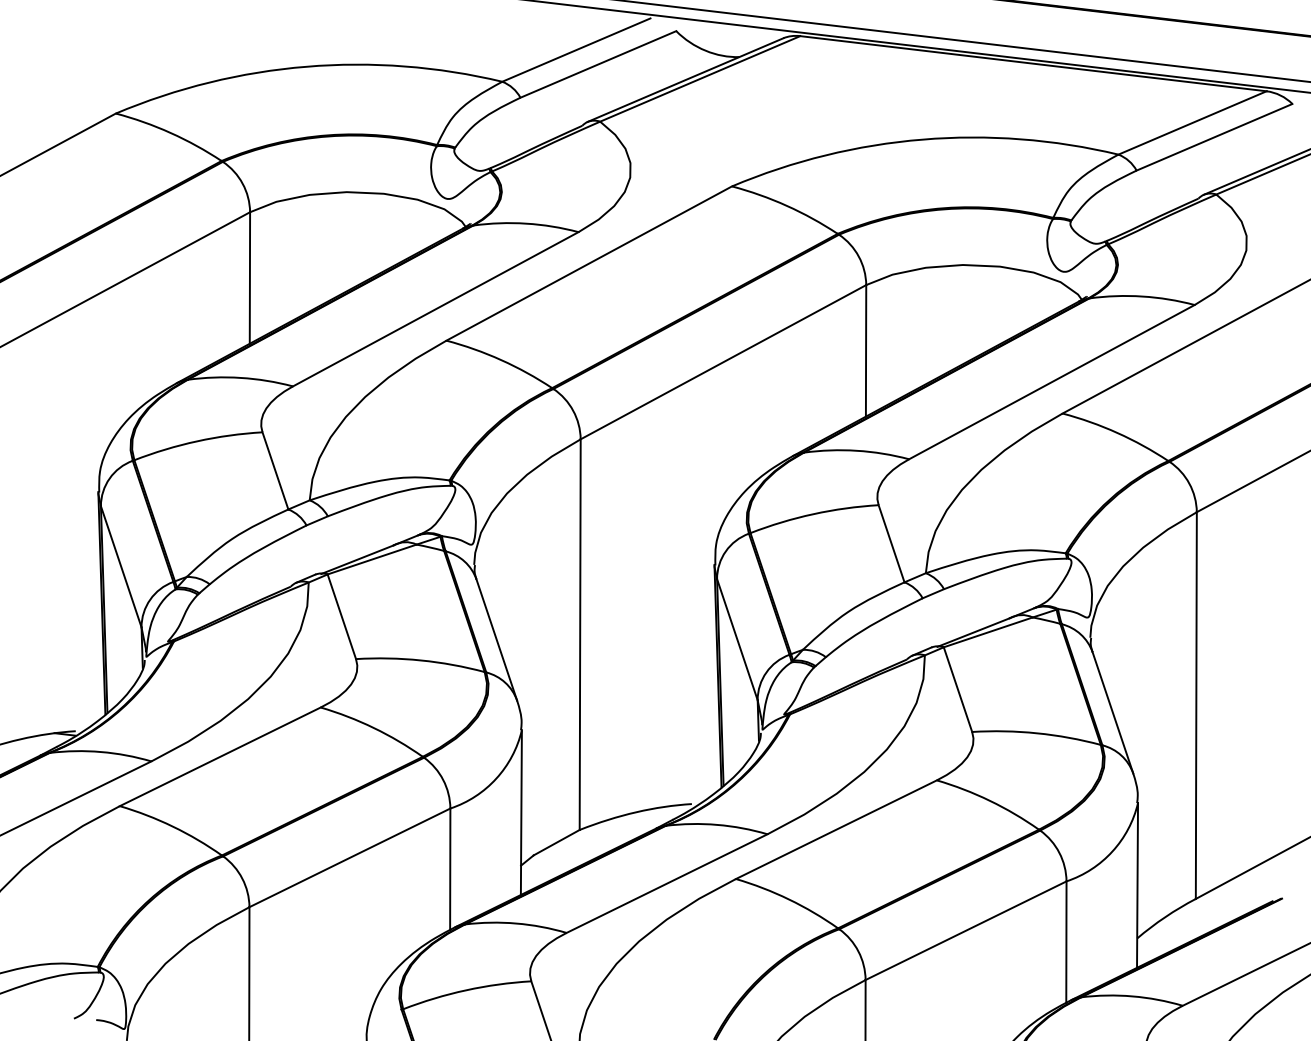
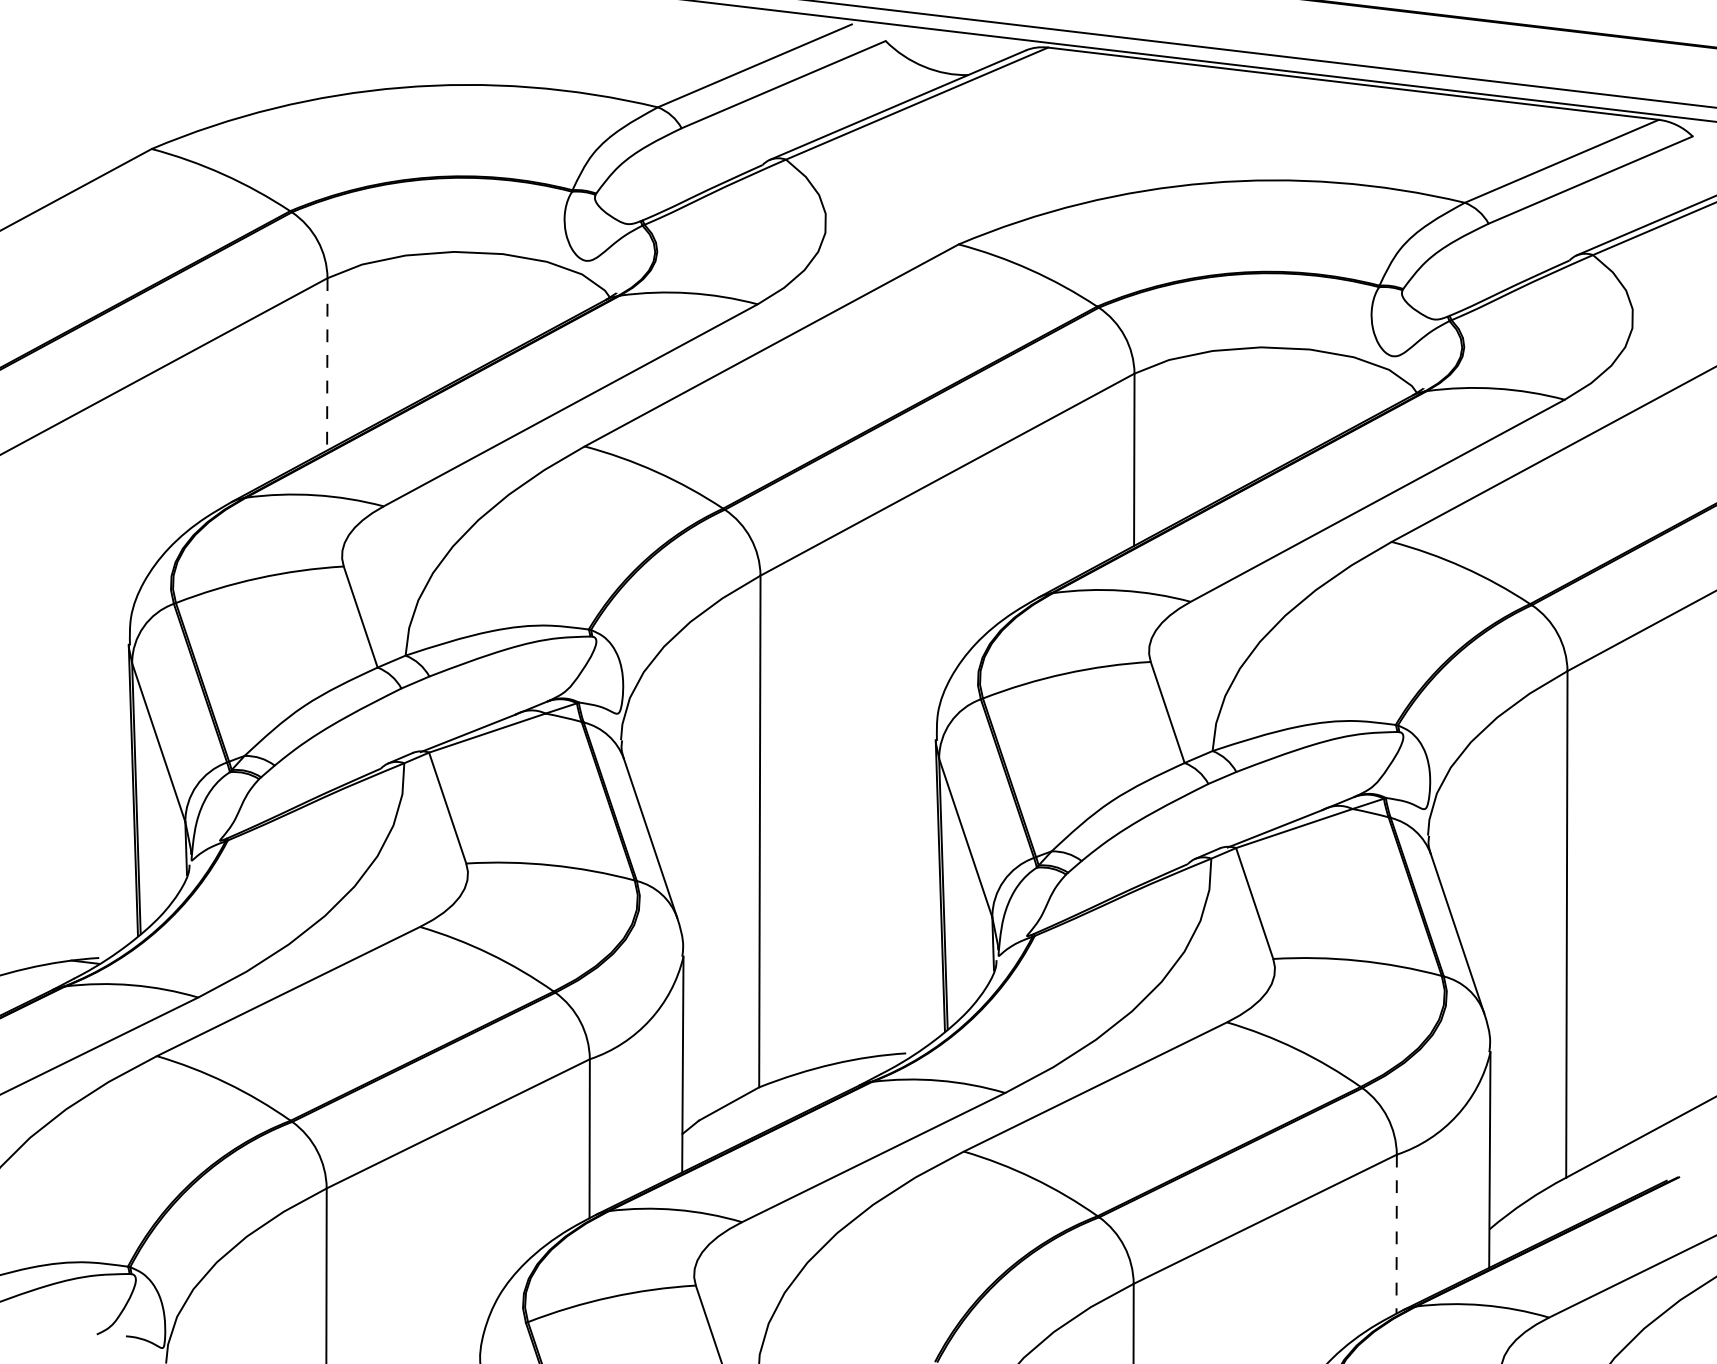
line: (250, 278) -> (327, 364), solid -> dashed
line: (1066, 942) -> (1396, 1234), solid -> dashed

